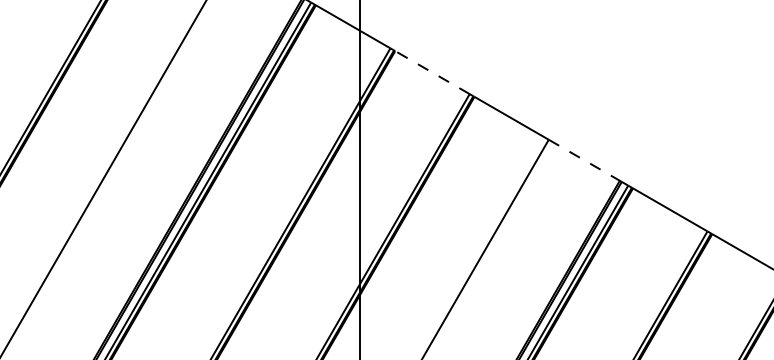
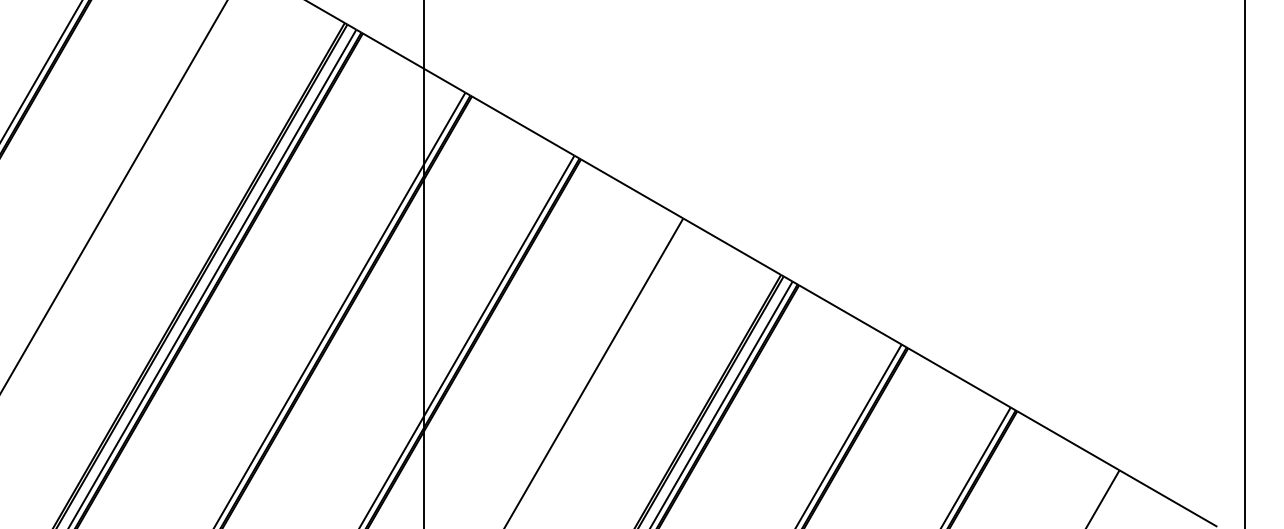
line: (431, 72) -> (522, 125), dashed -> solid
line: (584, 160) -> (732, 246), dashed -> solid

